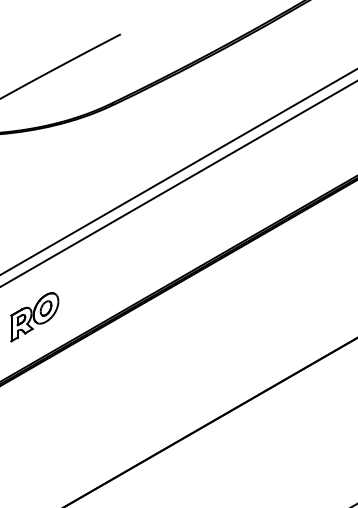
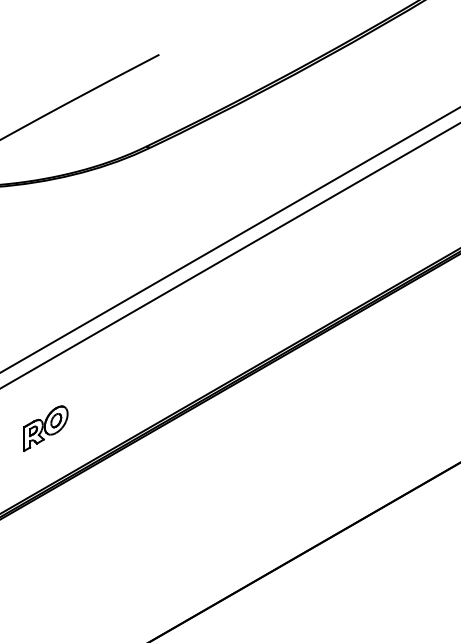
part: (34, 317) -> (45, 428), size x0.7

